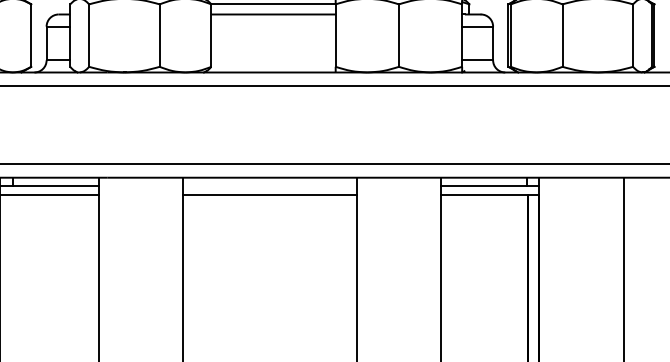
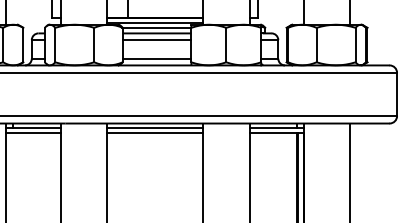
line: (272, 27) -> (156, 40), added
line: (272, 59) -> (156, 58), added
line: (270, 186) -> (155, 128), added

